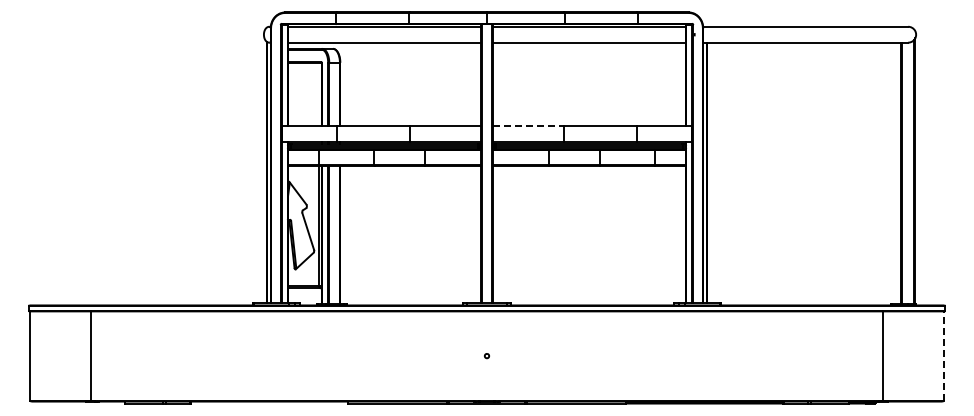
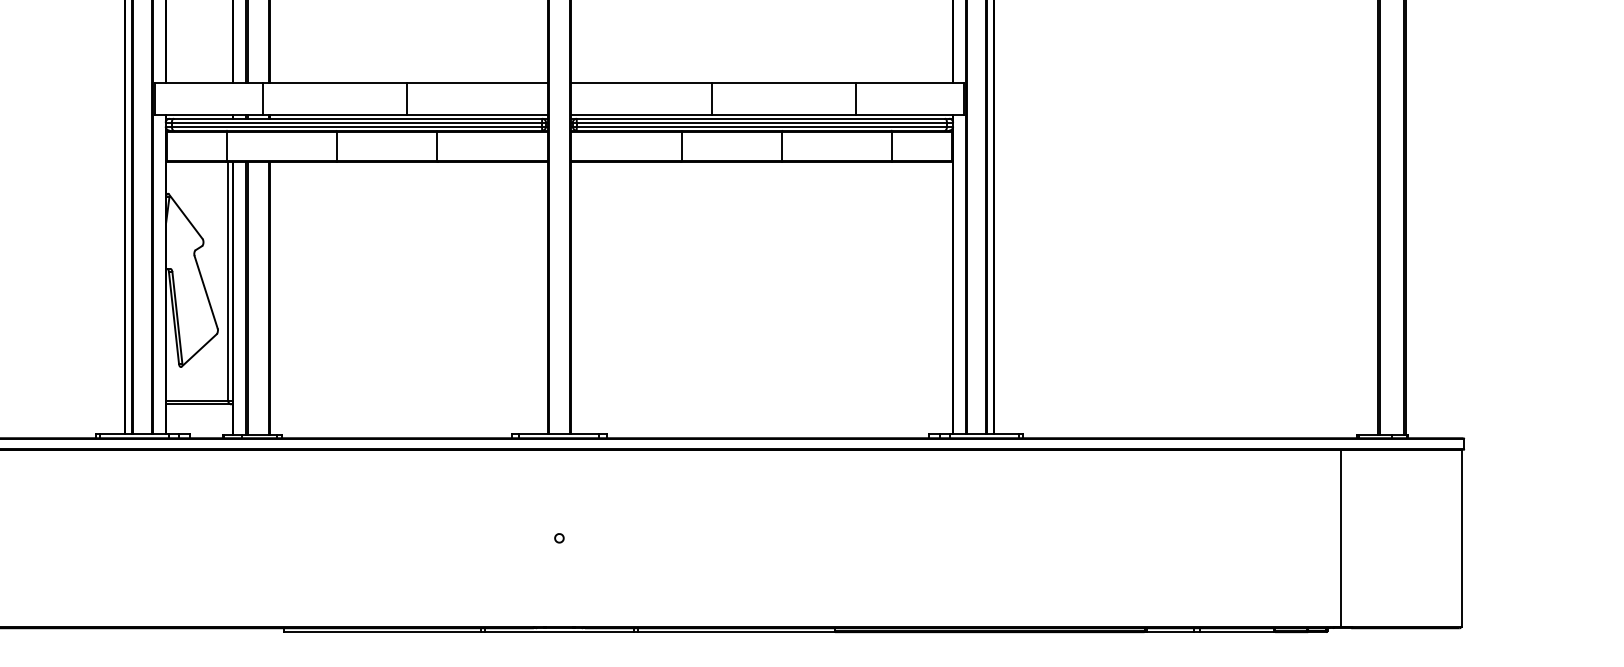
line: (528, 125) -> (641, 82), dashed -> solid
line: (943, 356) -> (1461, 539), dashed -> solid

